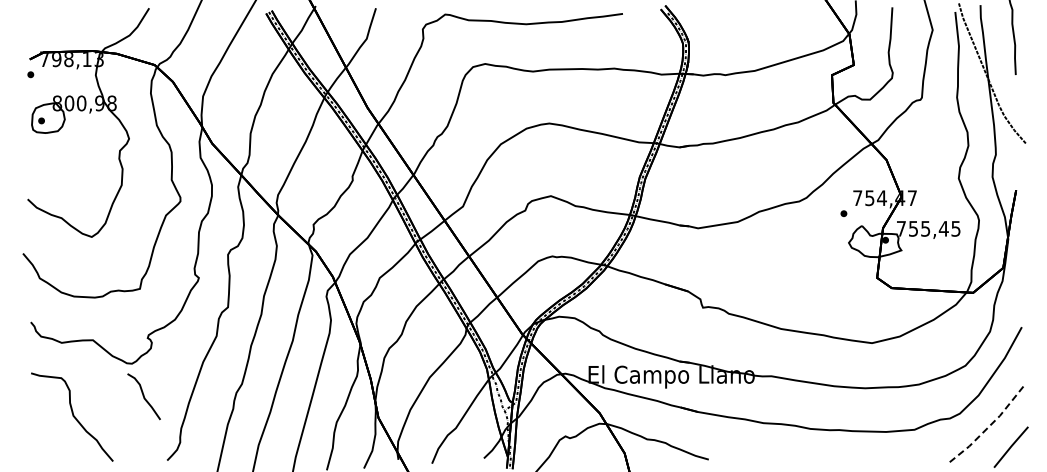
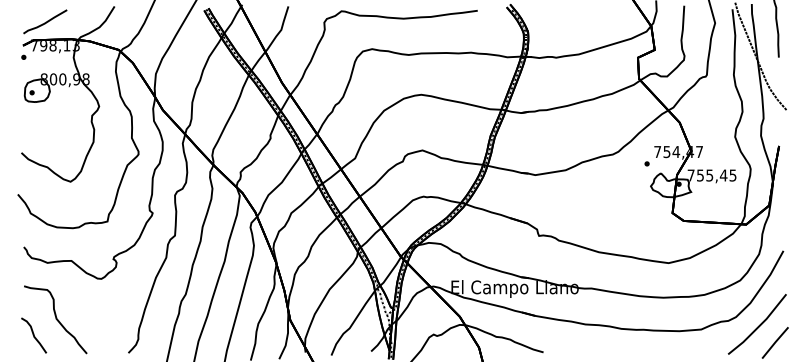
curve: (59, 28) -> (45, 21), added
curve: (143, 396) -> (33, 335), moved
line: (990, 425) -> (759, 326), dashed -> solid

